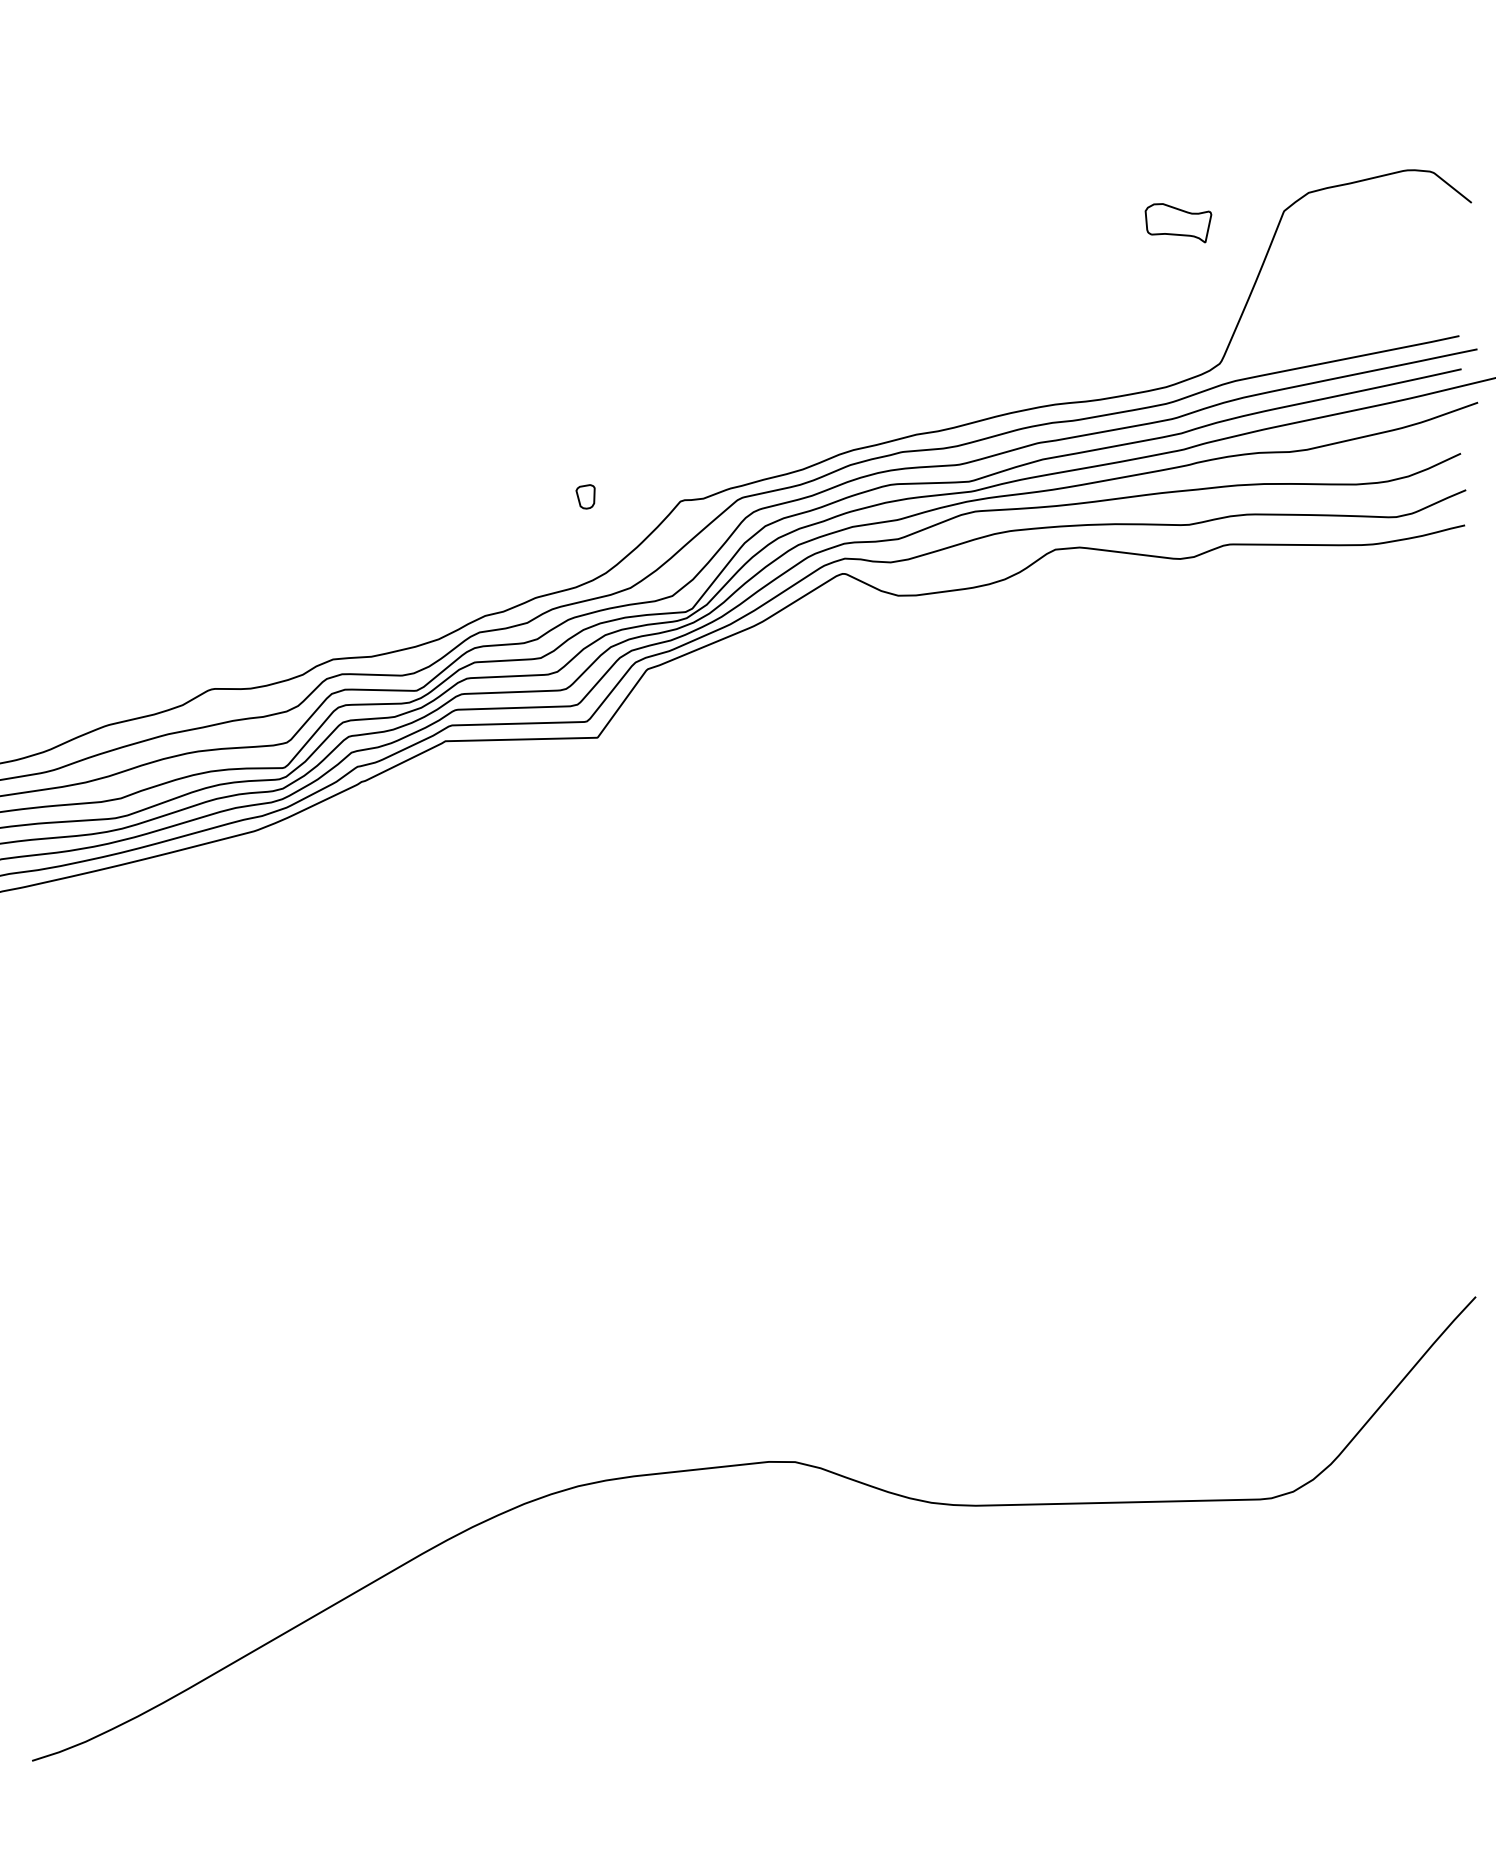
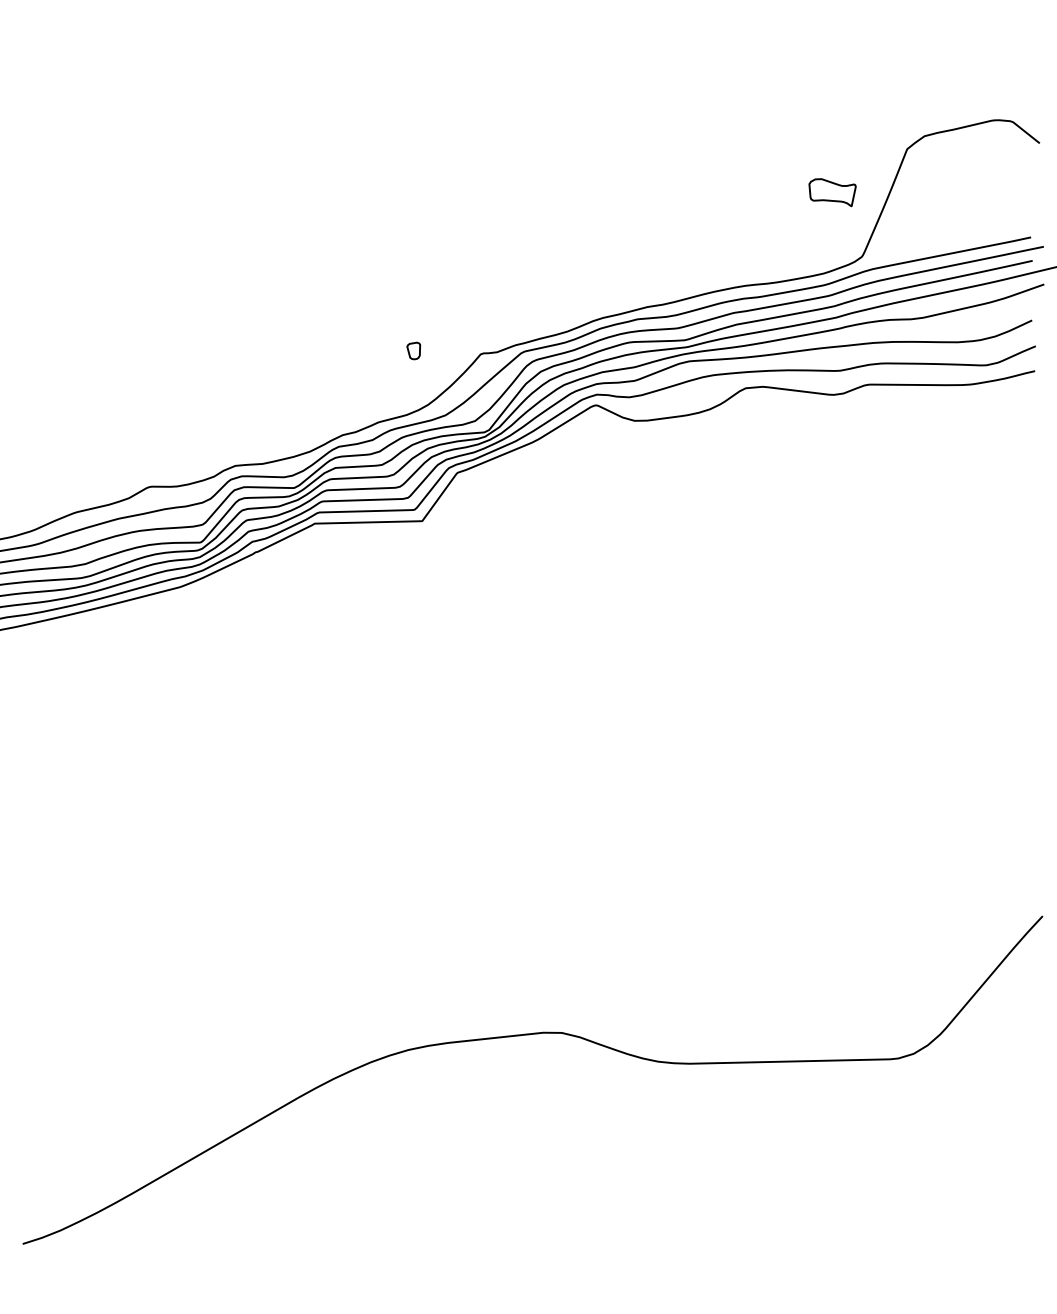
part: (1178, 222) -> (832, 192), moved

